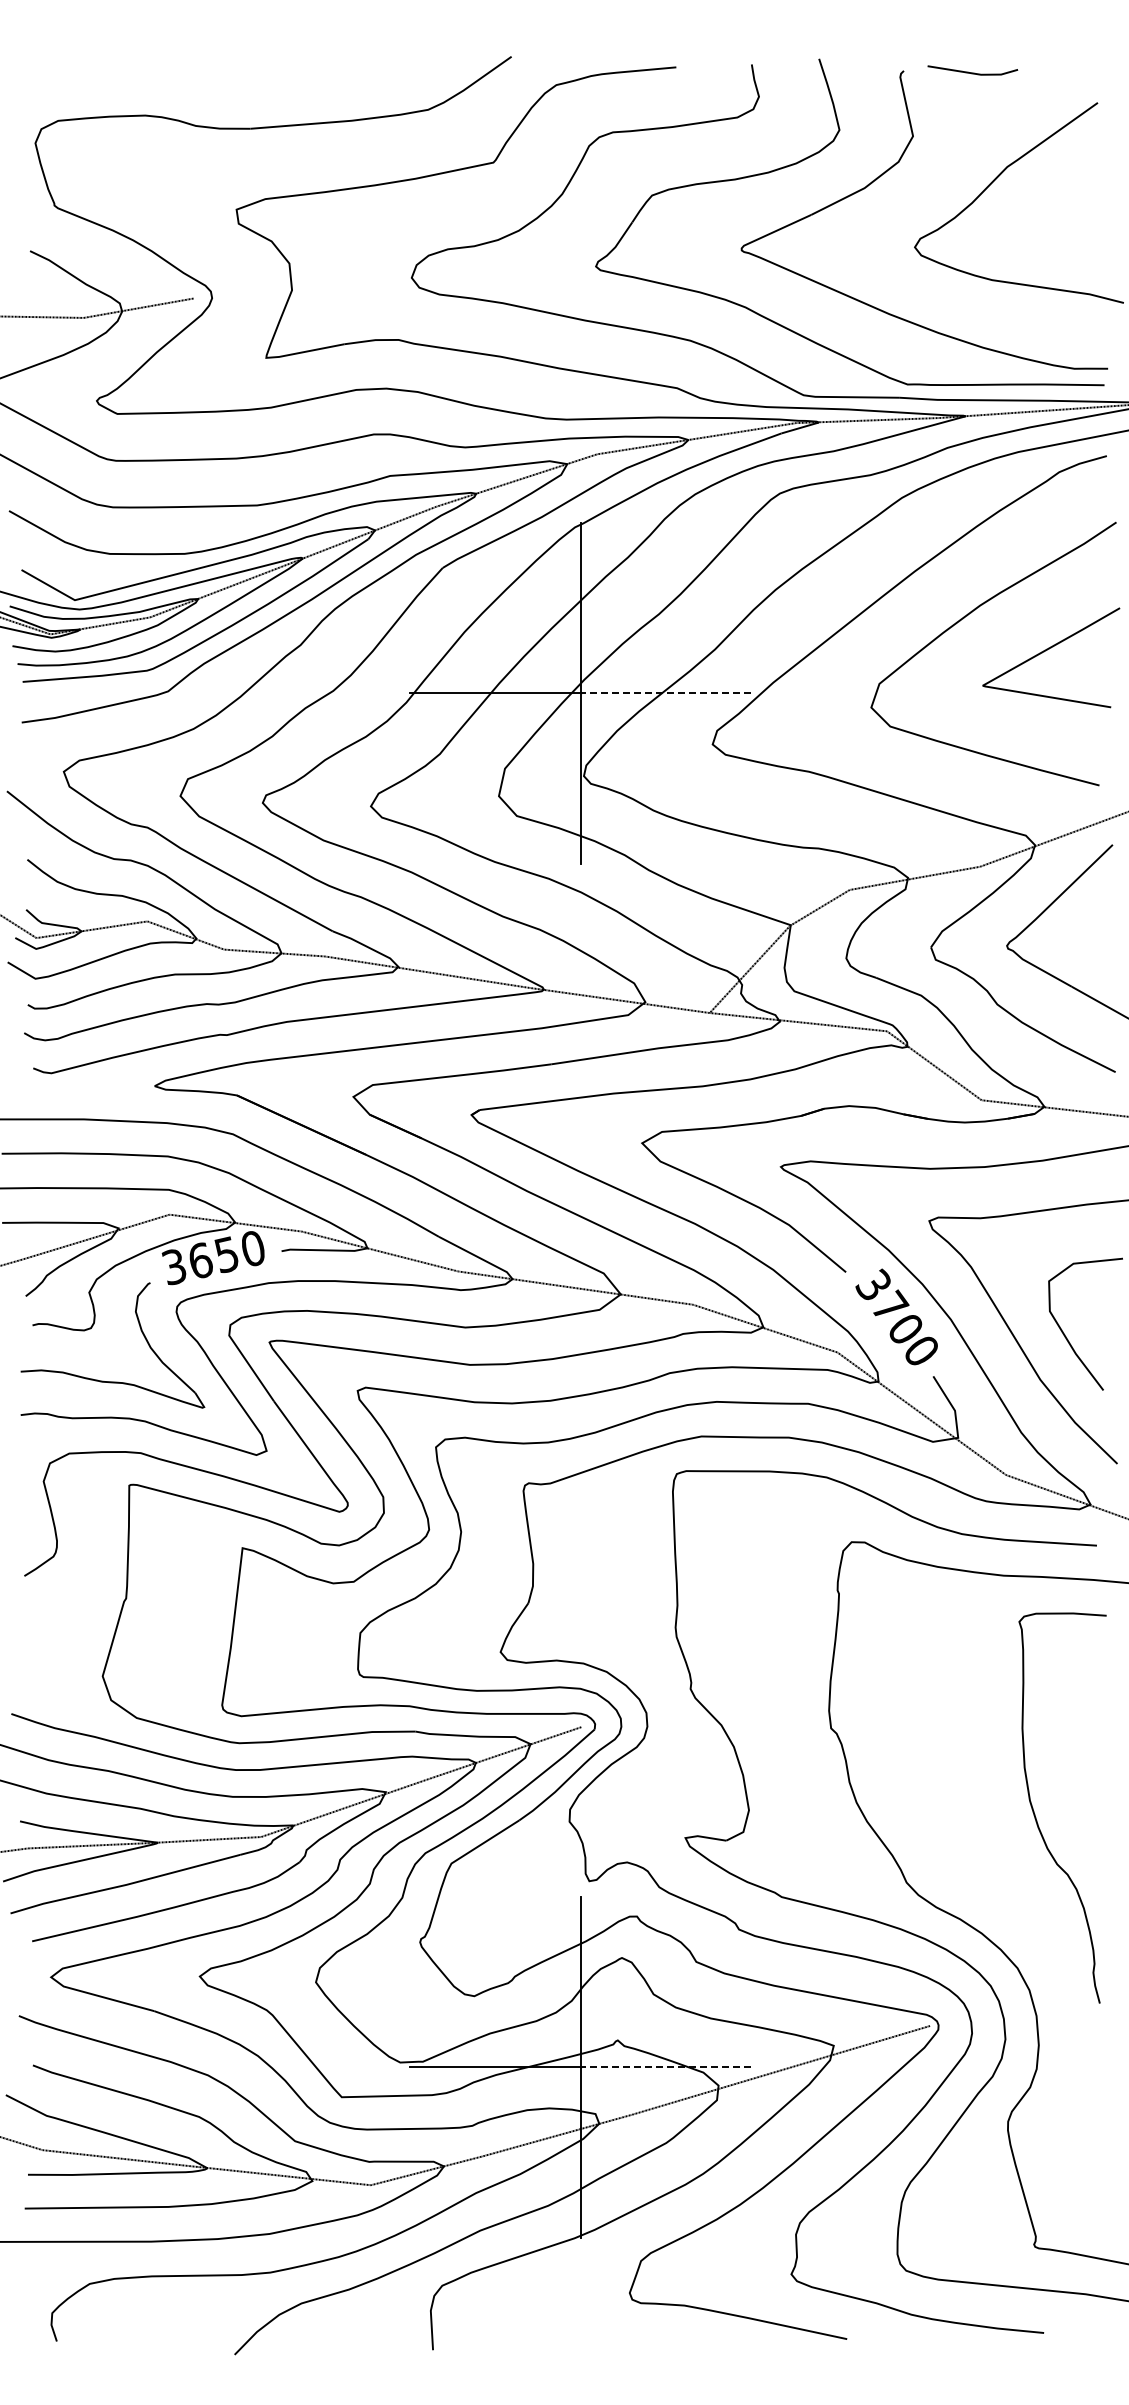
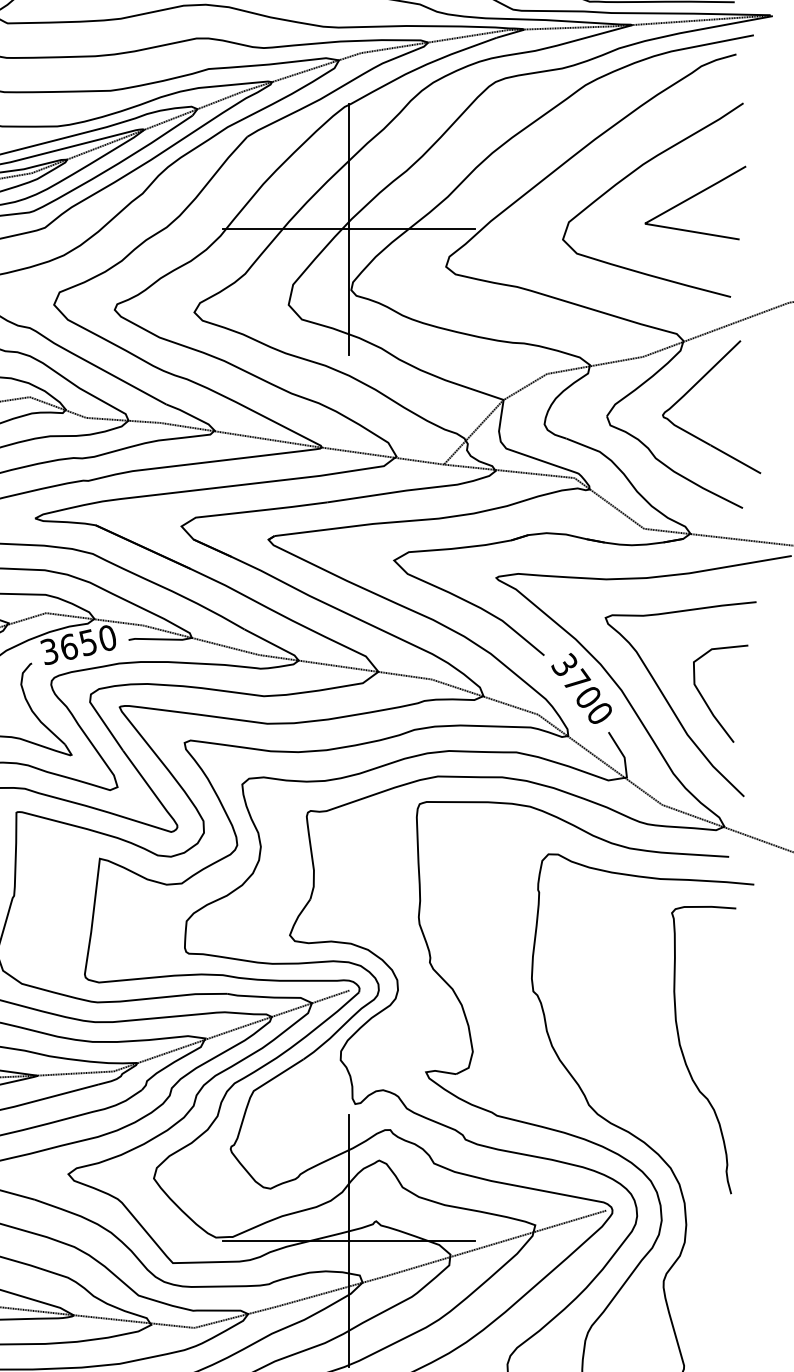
line: (665, 693) -> (411, 229), dashed -> solid
line: (665, 2067) -> (411, 1241), dashed -> solid

